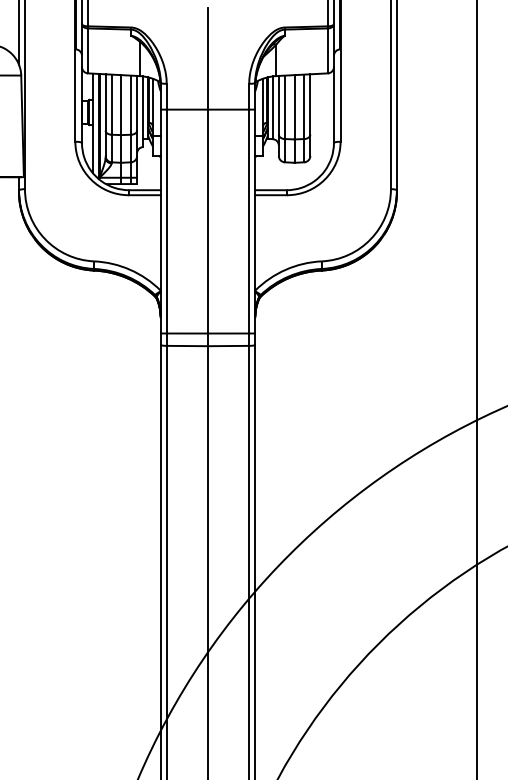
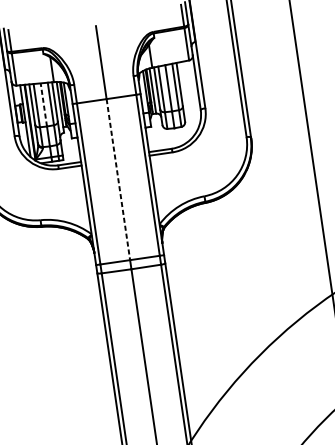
line: (121, 105) -> (43, 105), solid -> dashed
line: (207, 221) -> (118, 179), solid -> dashed

